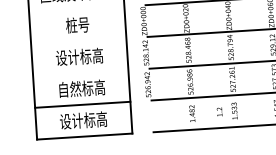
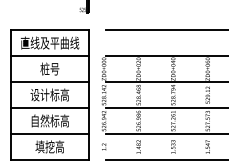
line: (76, 9) -> (49, 56), added
line: (78, 41) -> (49, 82), added
line: (80, 73) -> (49, 108), added
text: (218, 111) -> (103, 146), moved
text: (83, 120) -> (49, 146), 设计标高 -> 填挖高

